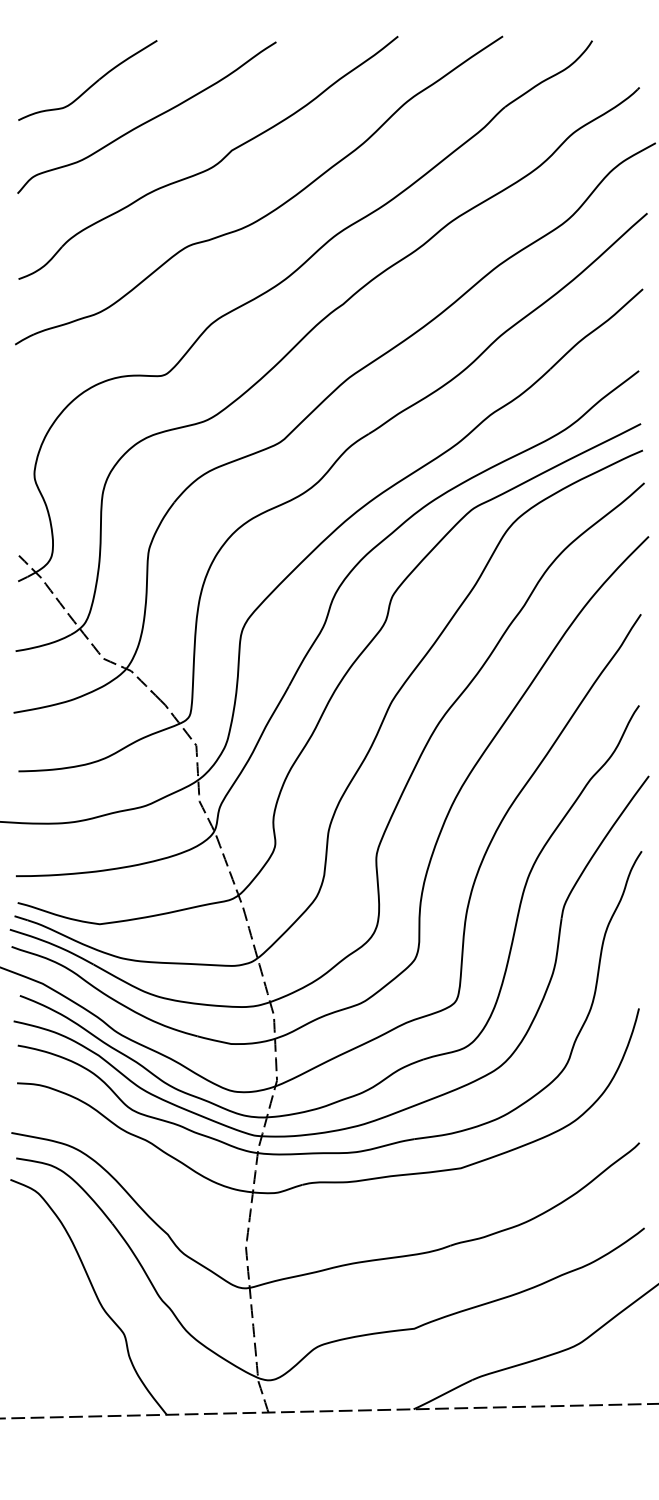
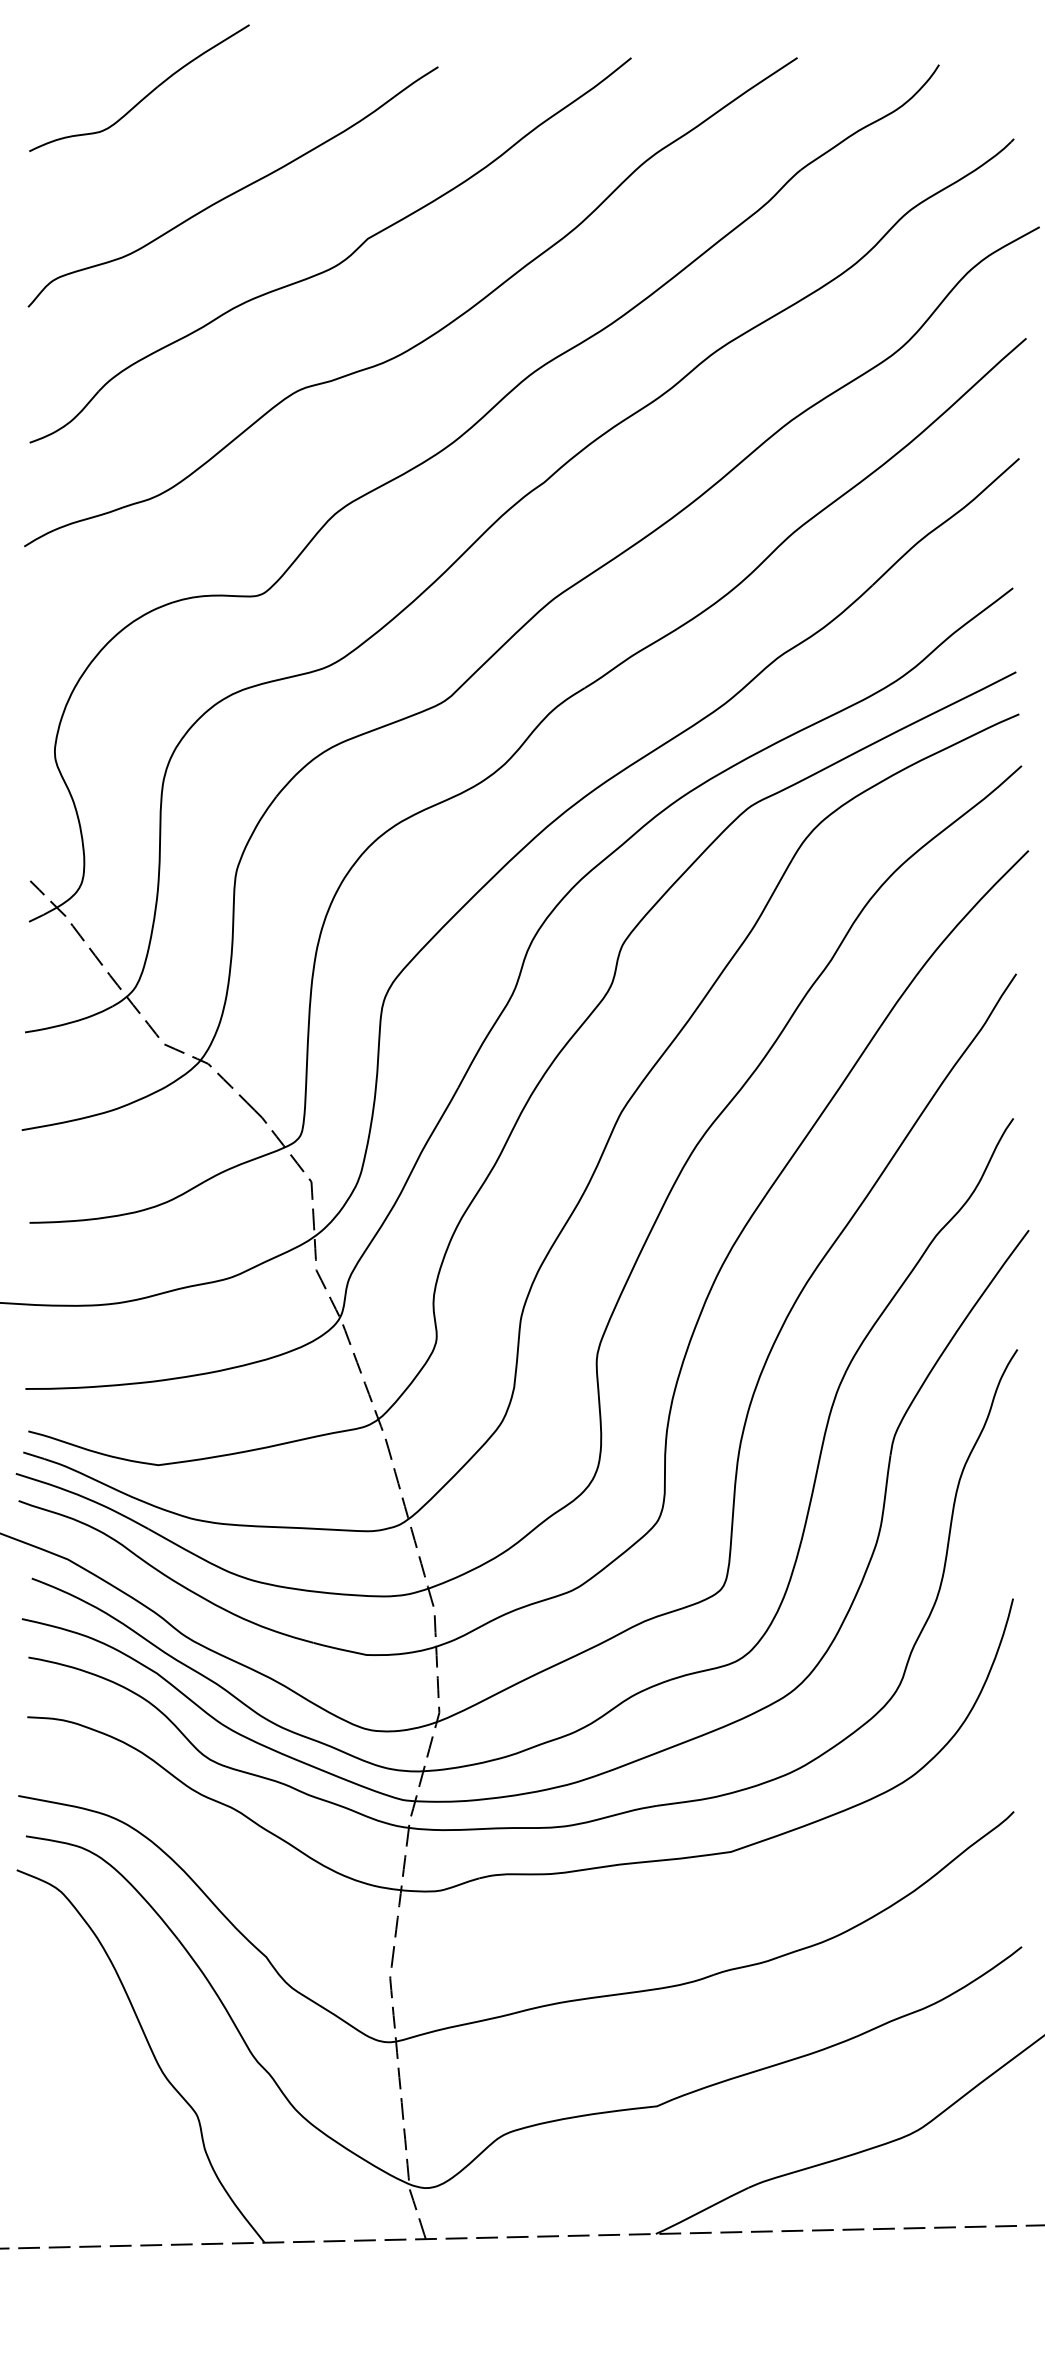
part: (87, 80) -> (138, 88), moved

